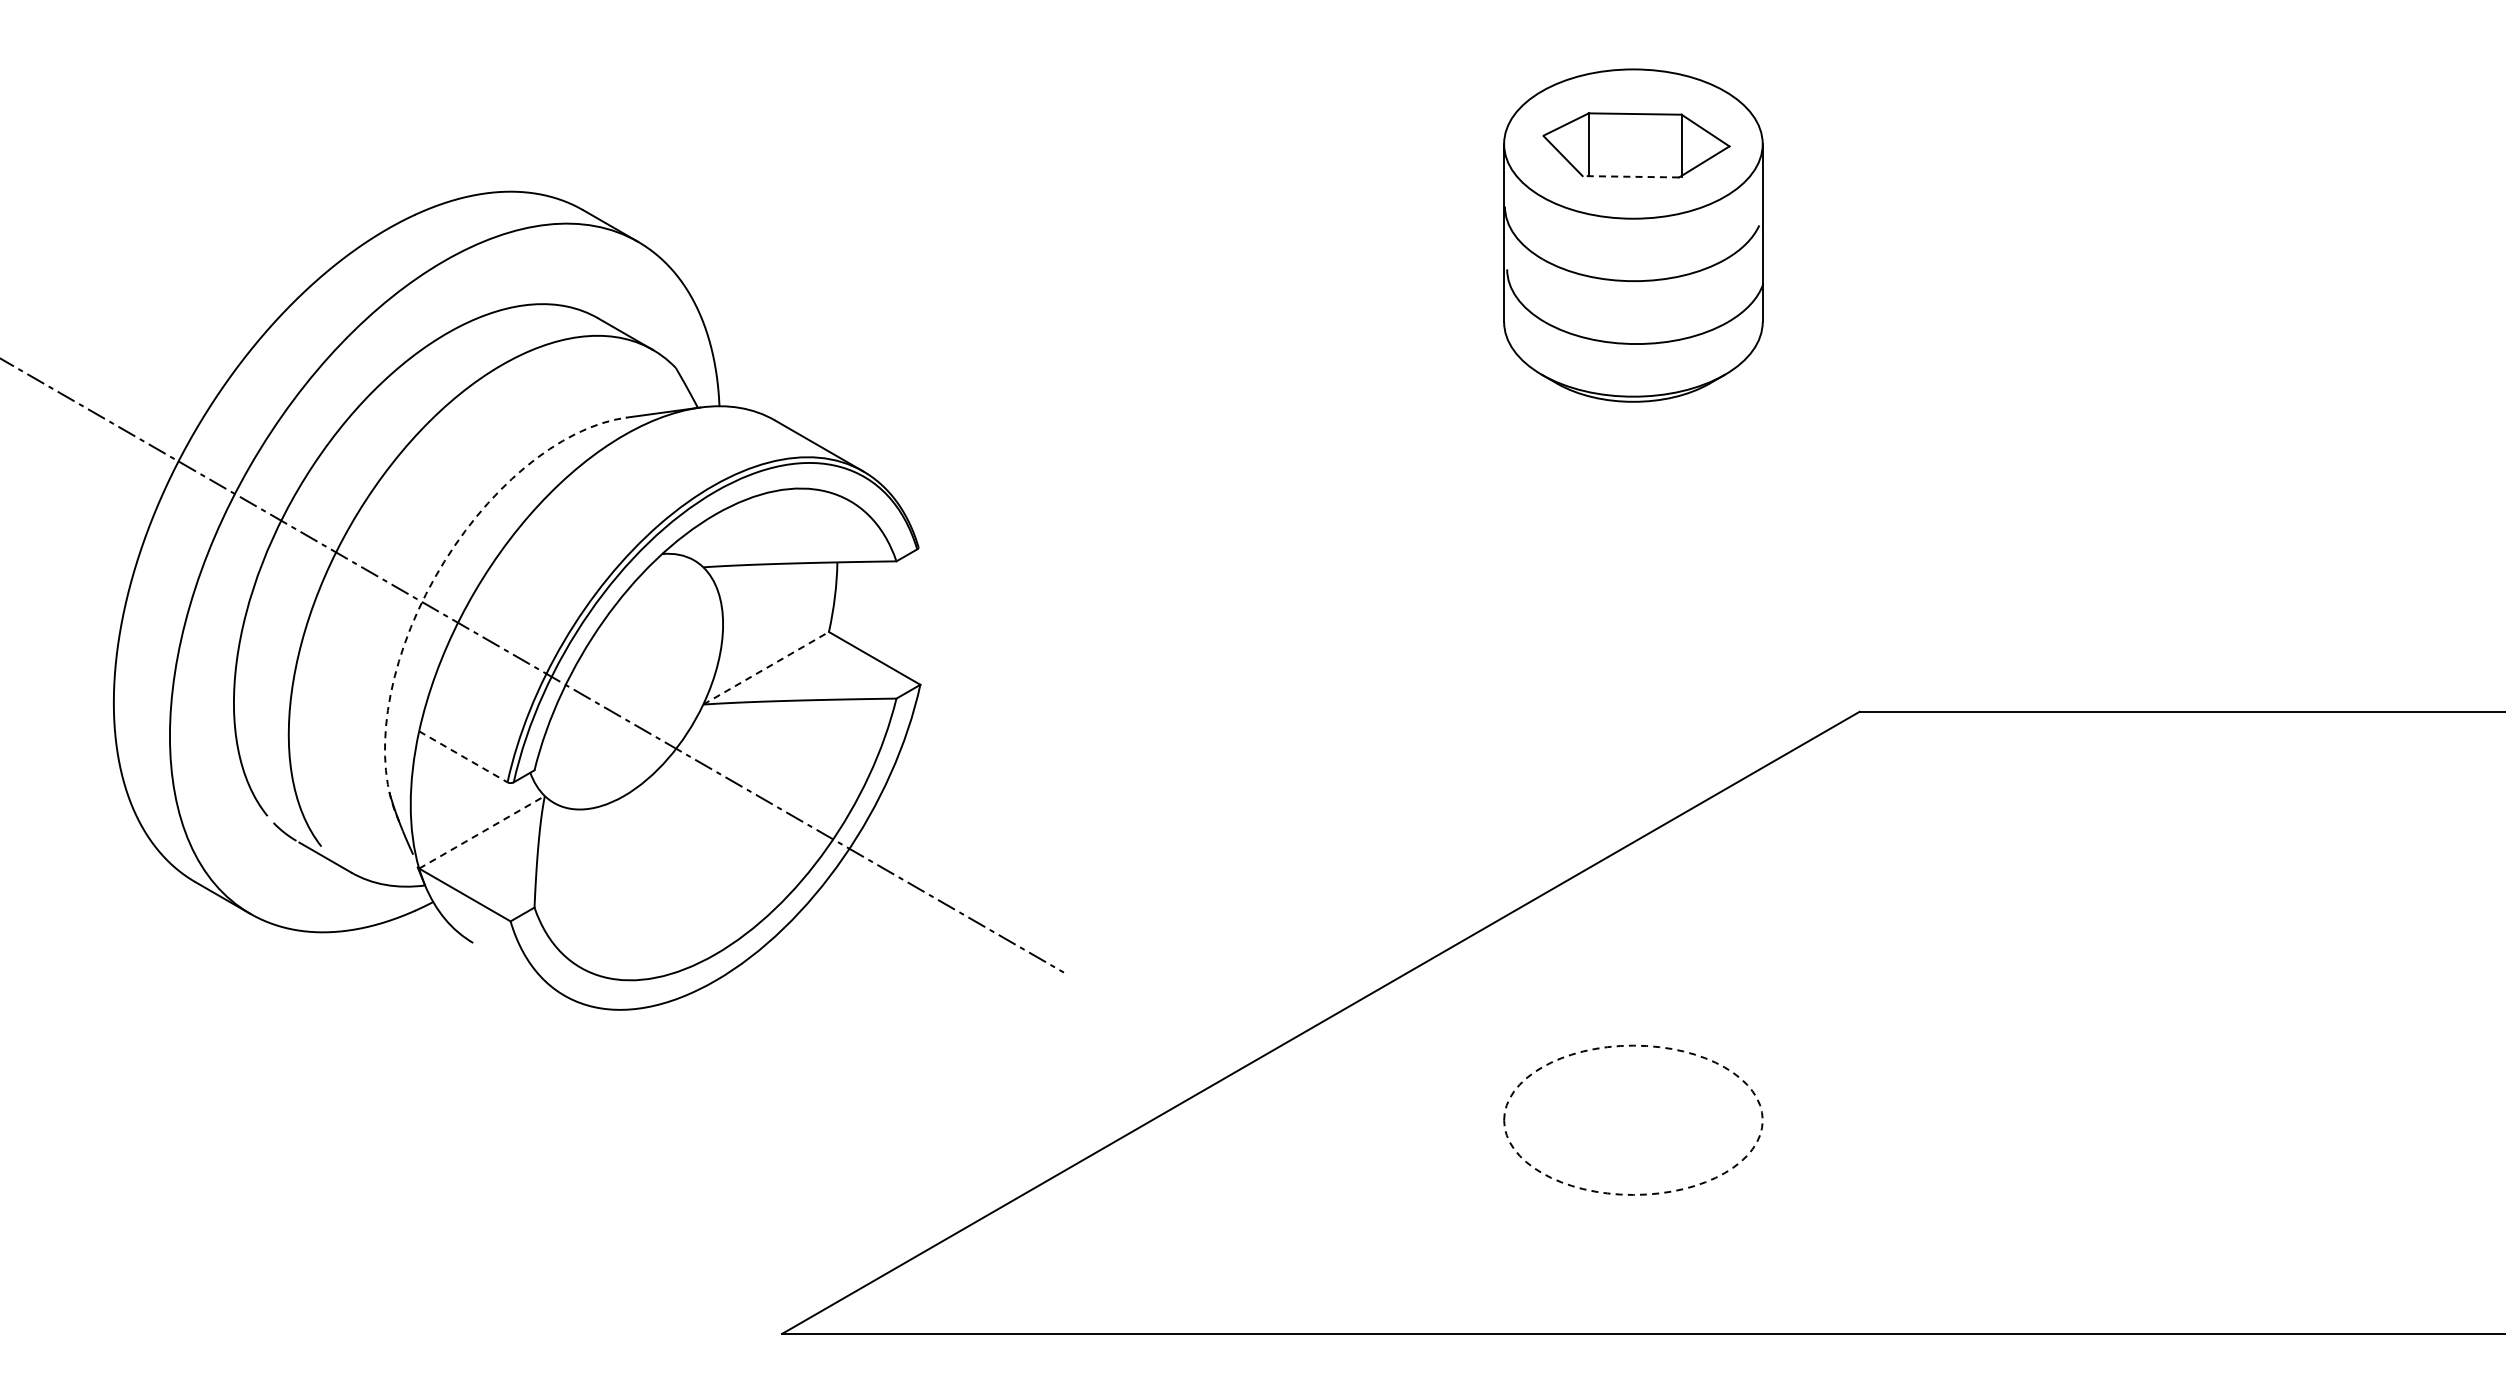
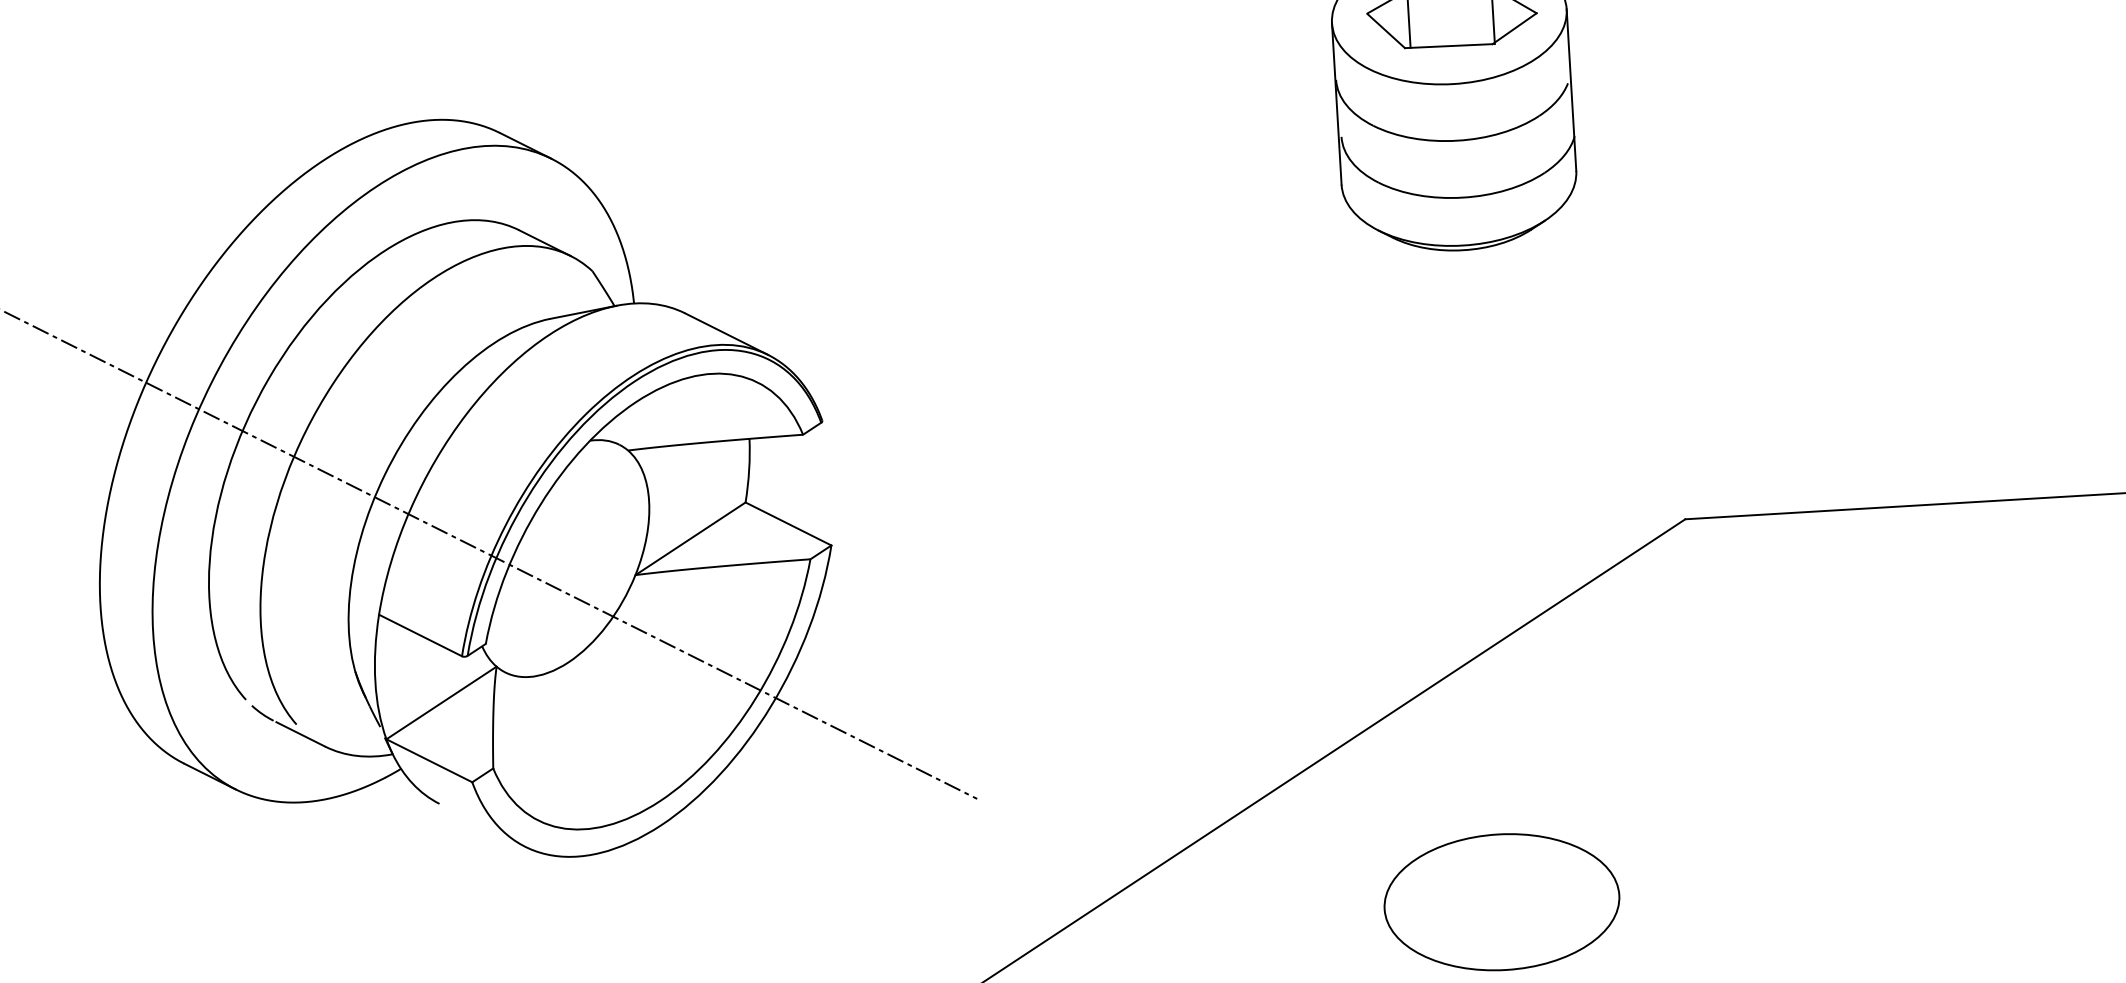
line: (1630, 176) -> (1448, 45), dashed -> solid
arc: (435, 576) -> (385, 473), dashed -> solid
line: (766, 668) -> (690, 538), dashed -> solid
line: (463, 757) -> (420, 636), dashed -> solid
line: (482, 832) -> (441, 703), dashed -> solid
circle: (1633, 1119) -> (1502, 901), dashed -> solid

